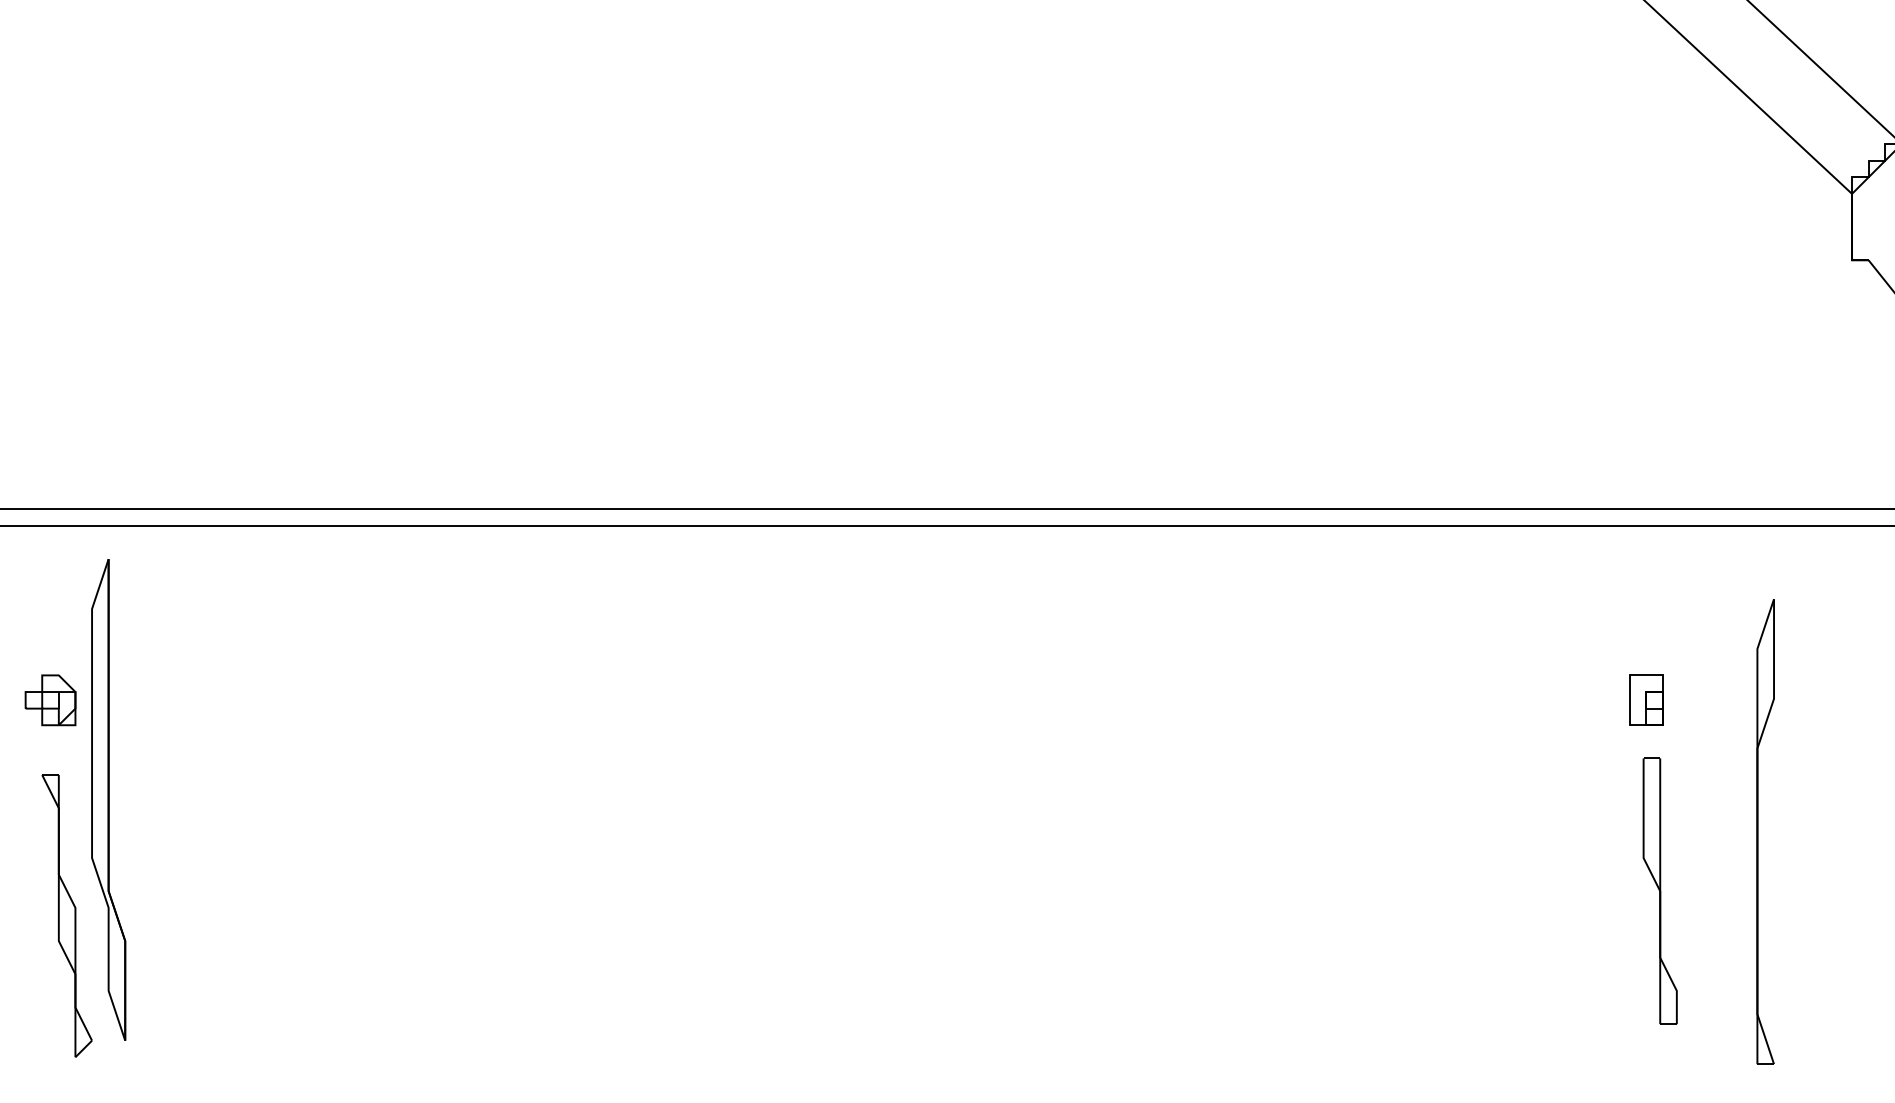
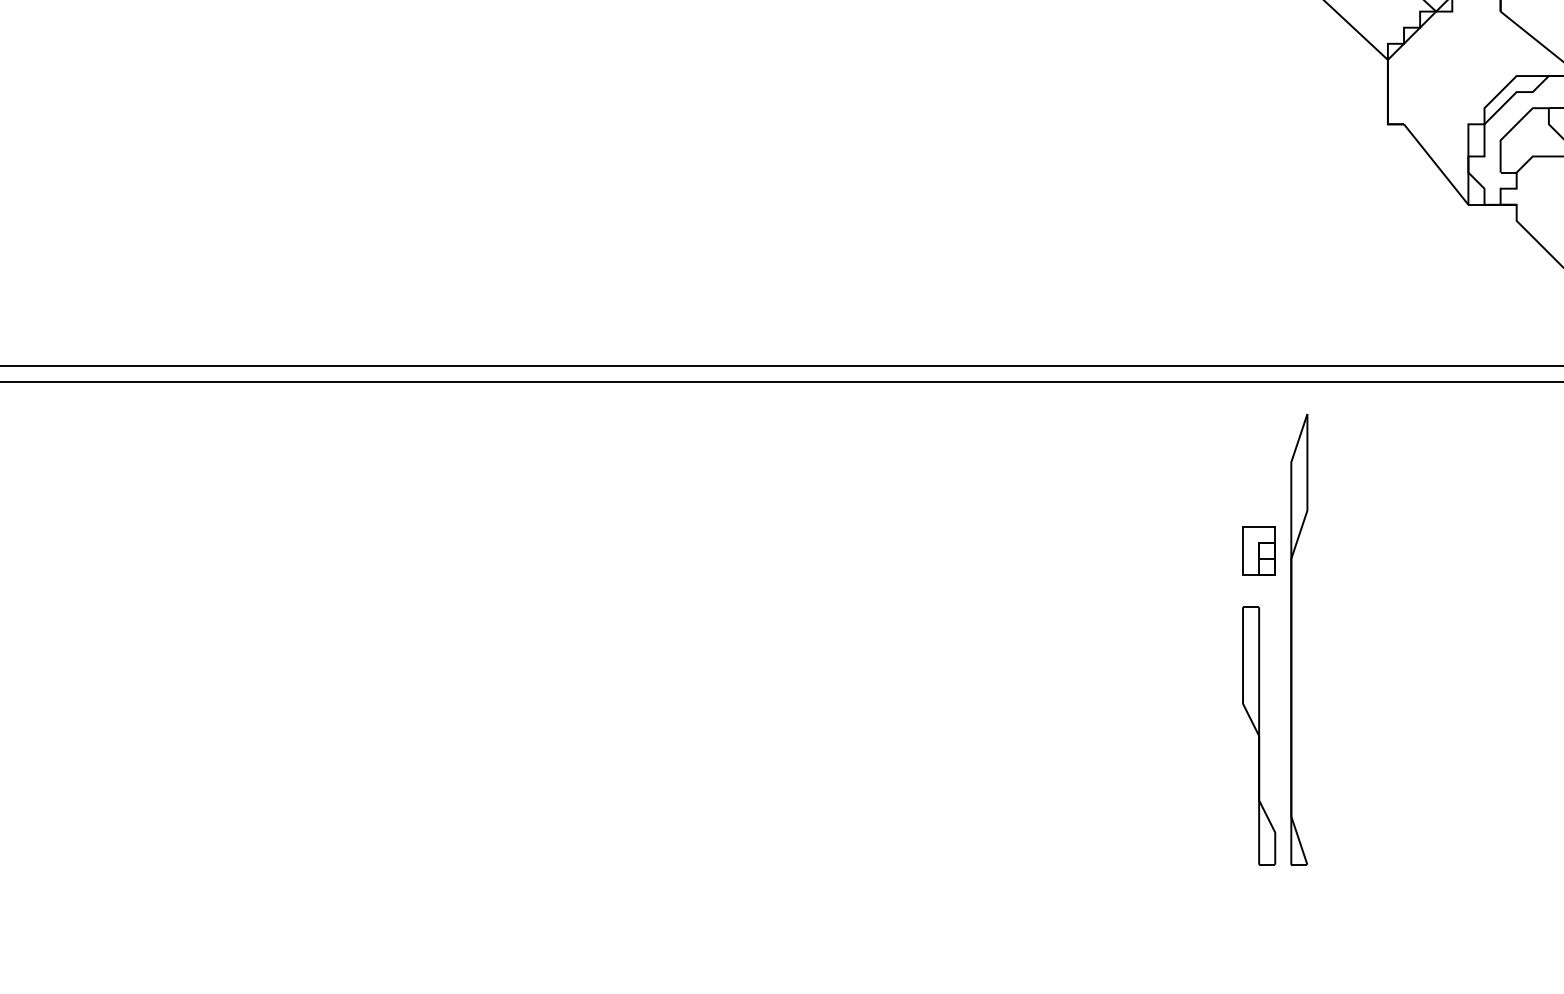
part: (1646, 699) -> (1259, 550), moved
part: (1758, 831) -> (1292, 639), moved
part: (1659, 890) -> (1258, 735), moved

